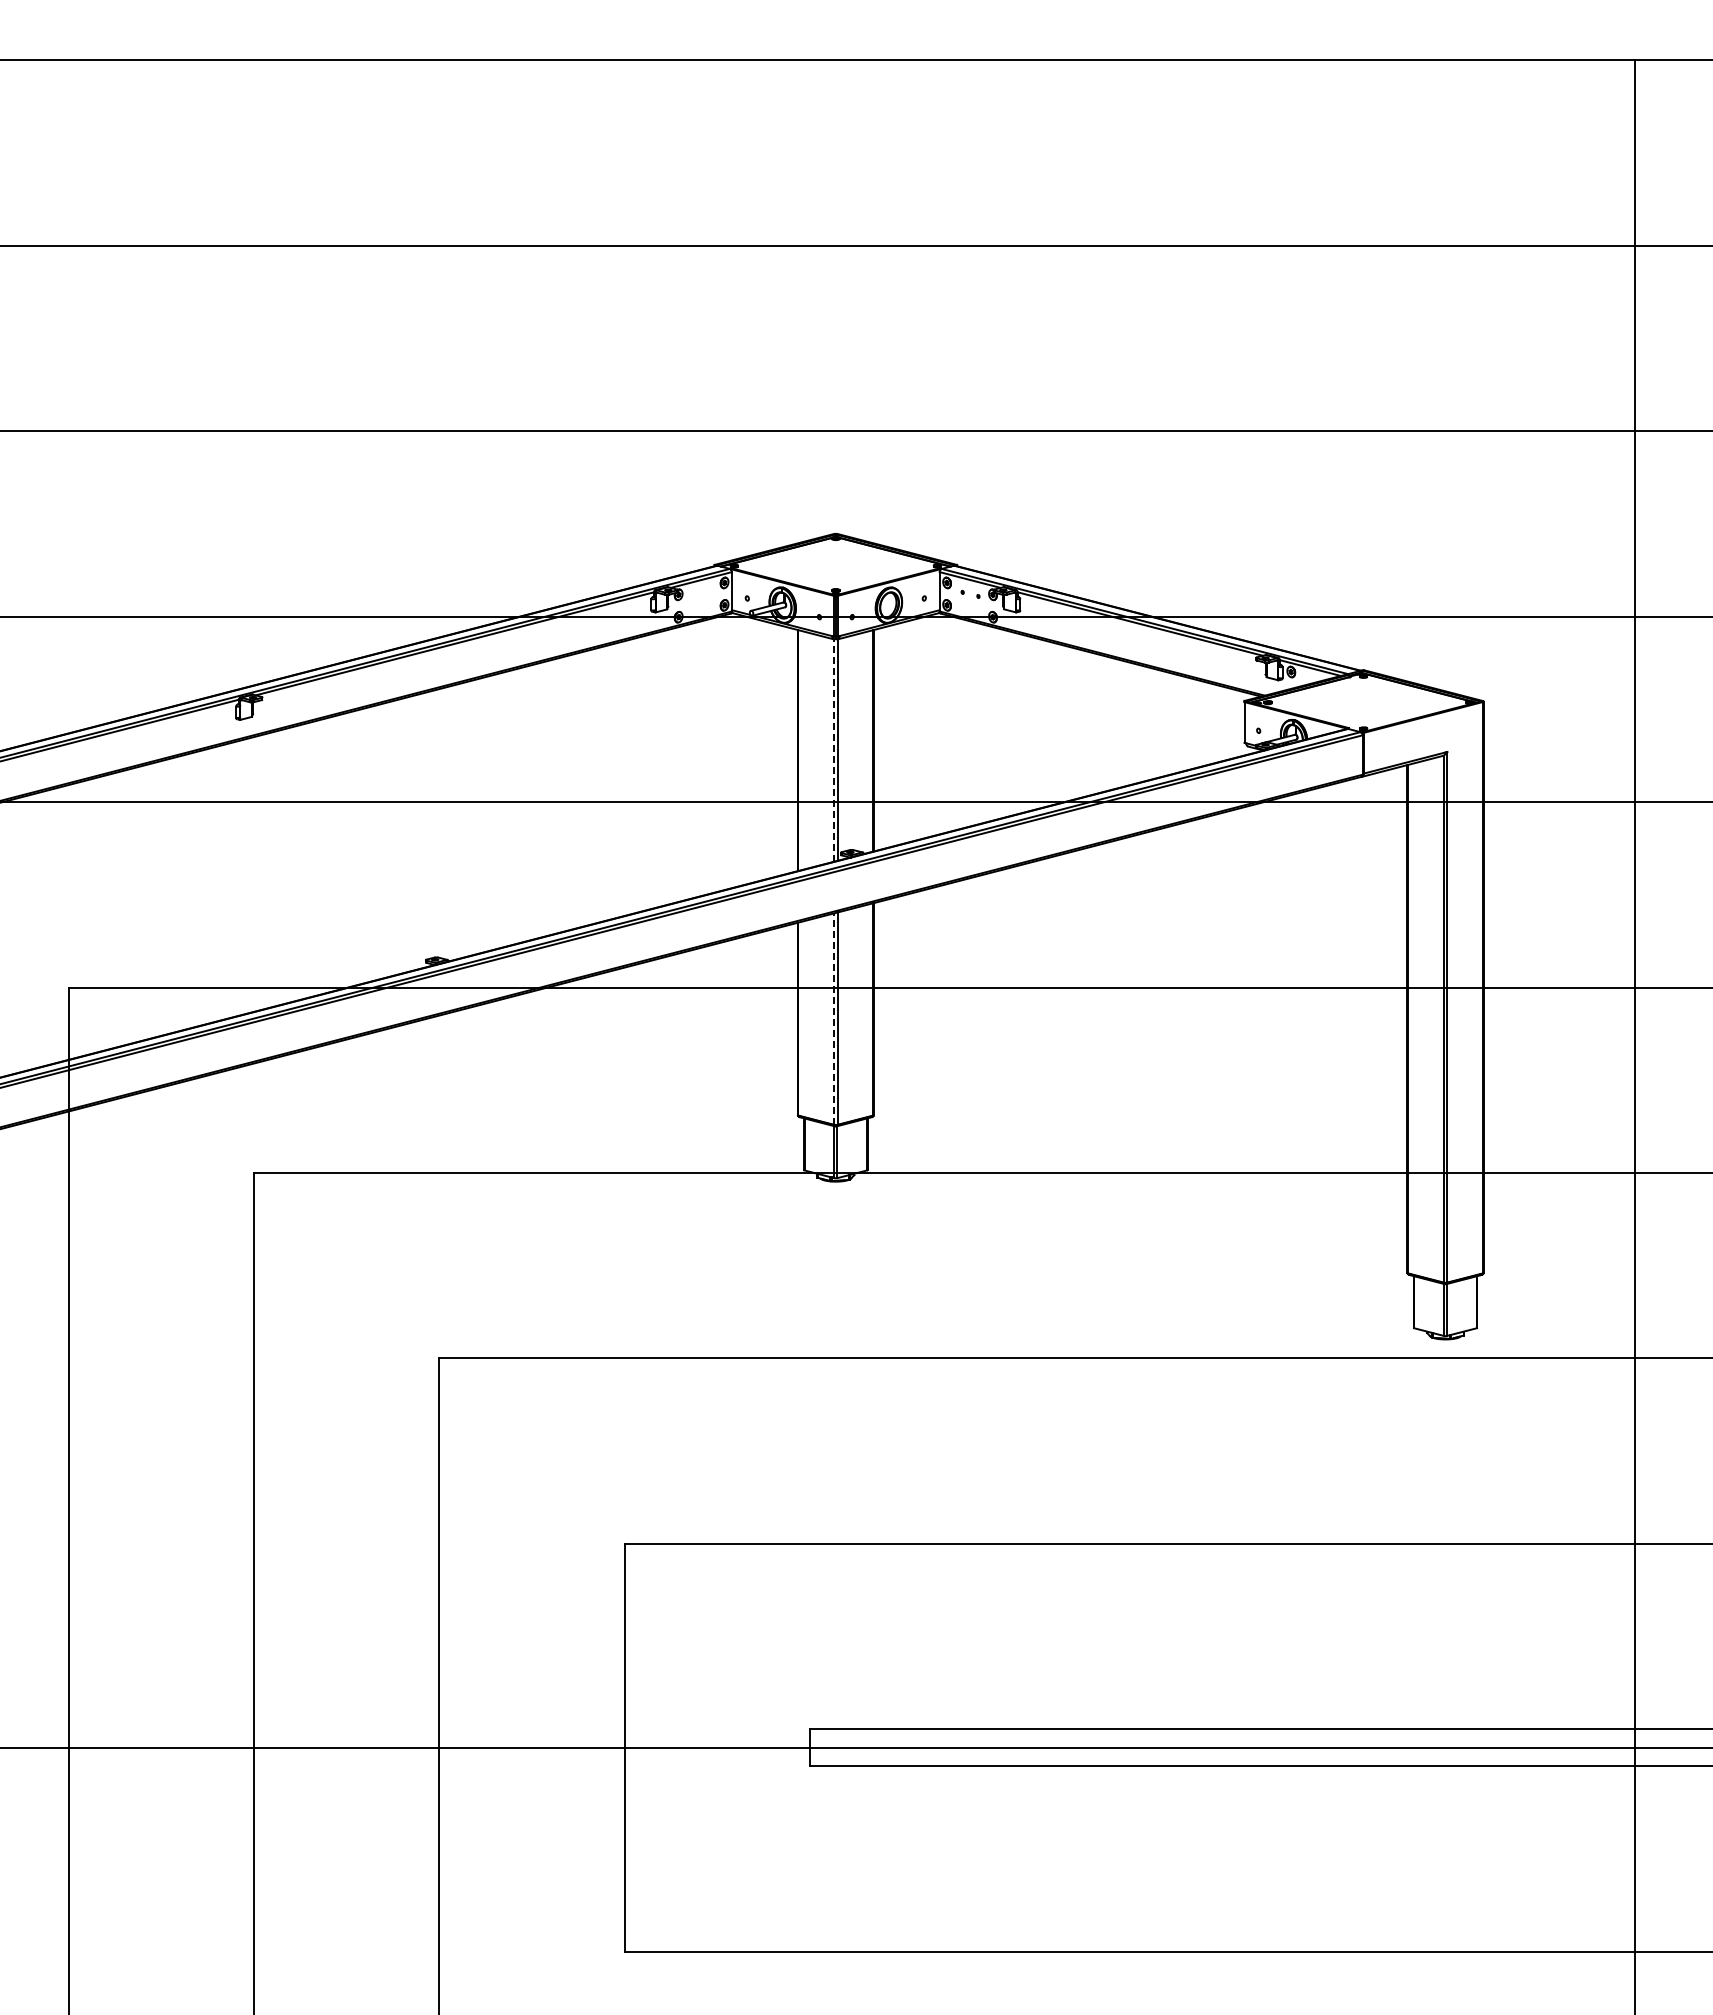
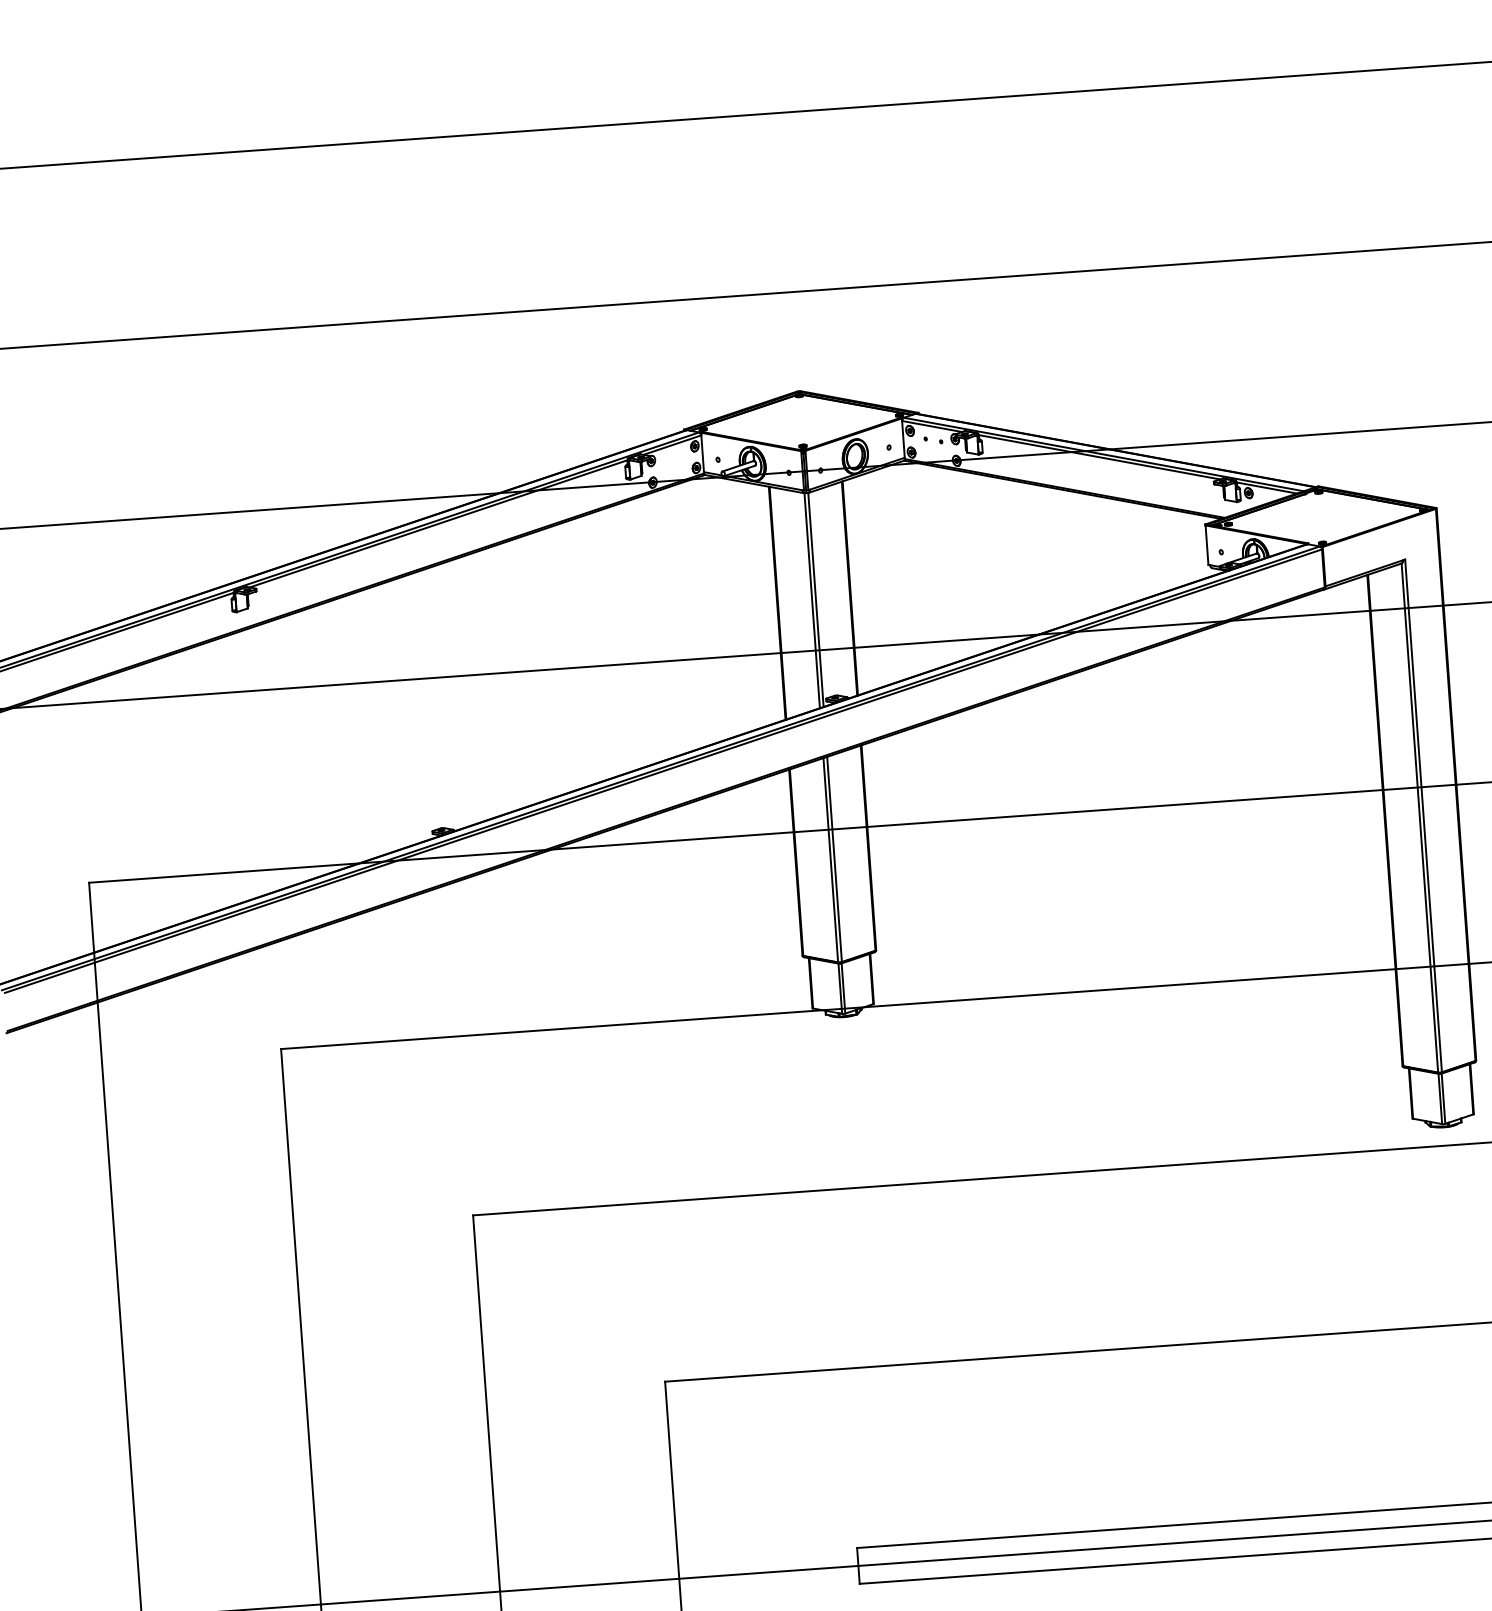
line: (833, 750) -> (811, 600), dashed -> solid
line: (833, 1019) -> (830, 860), dashed -> solid

